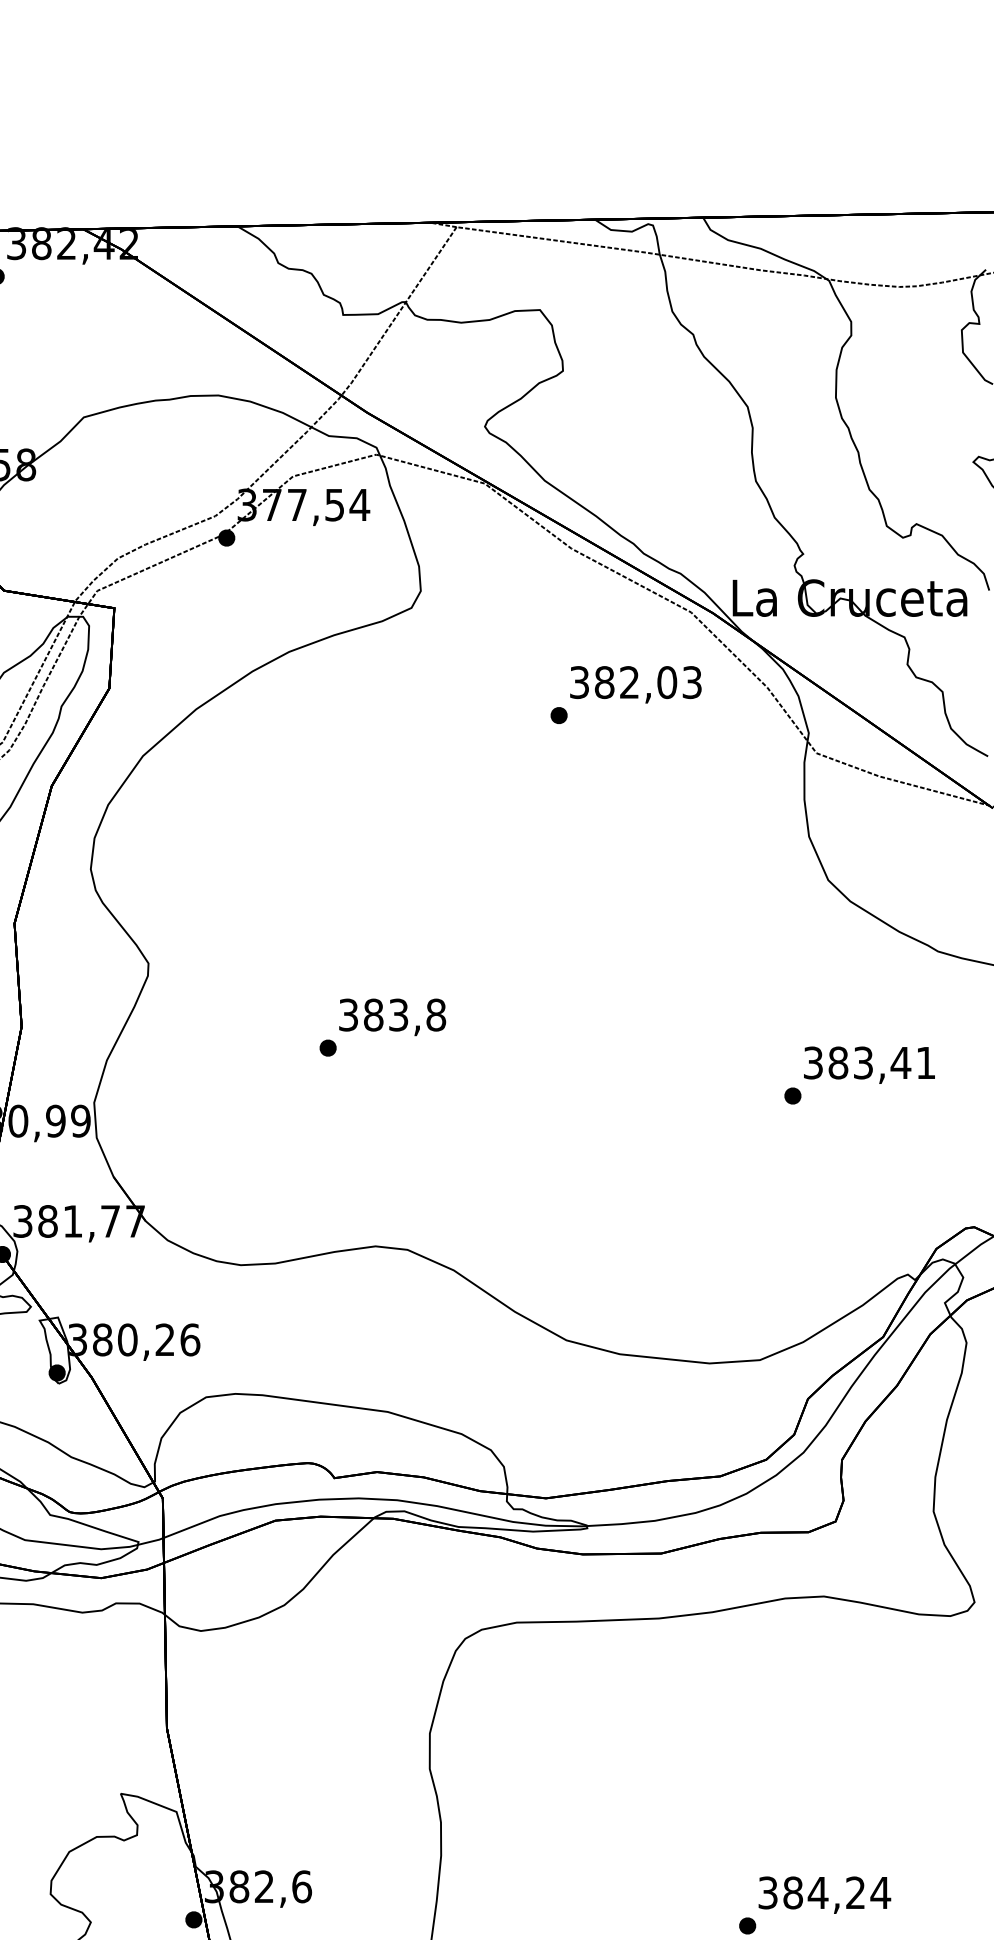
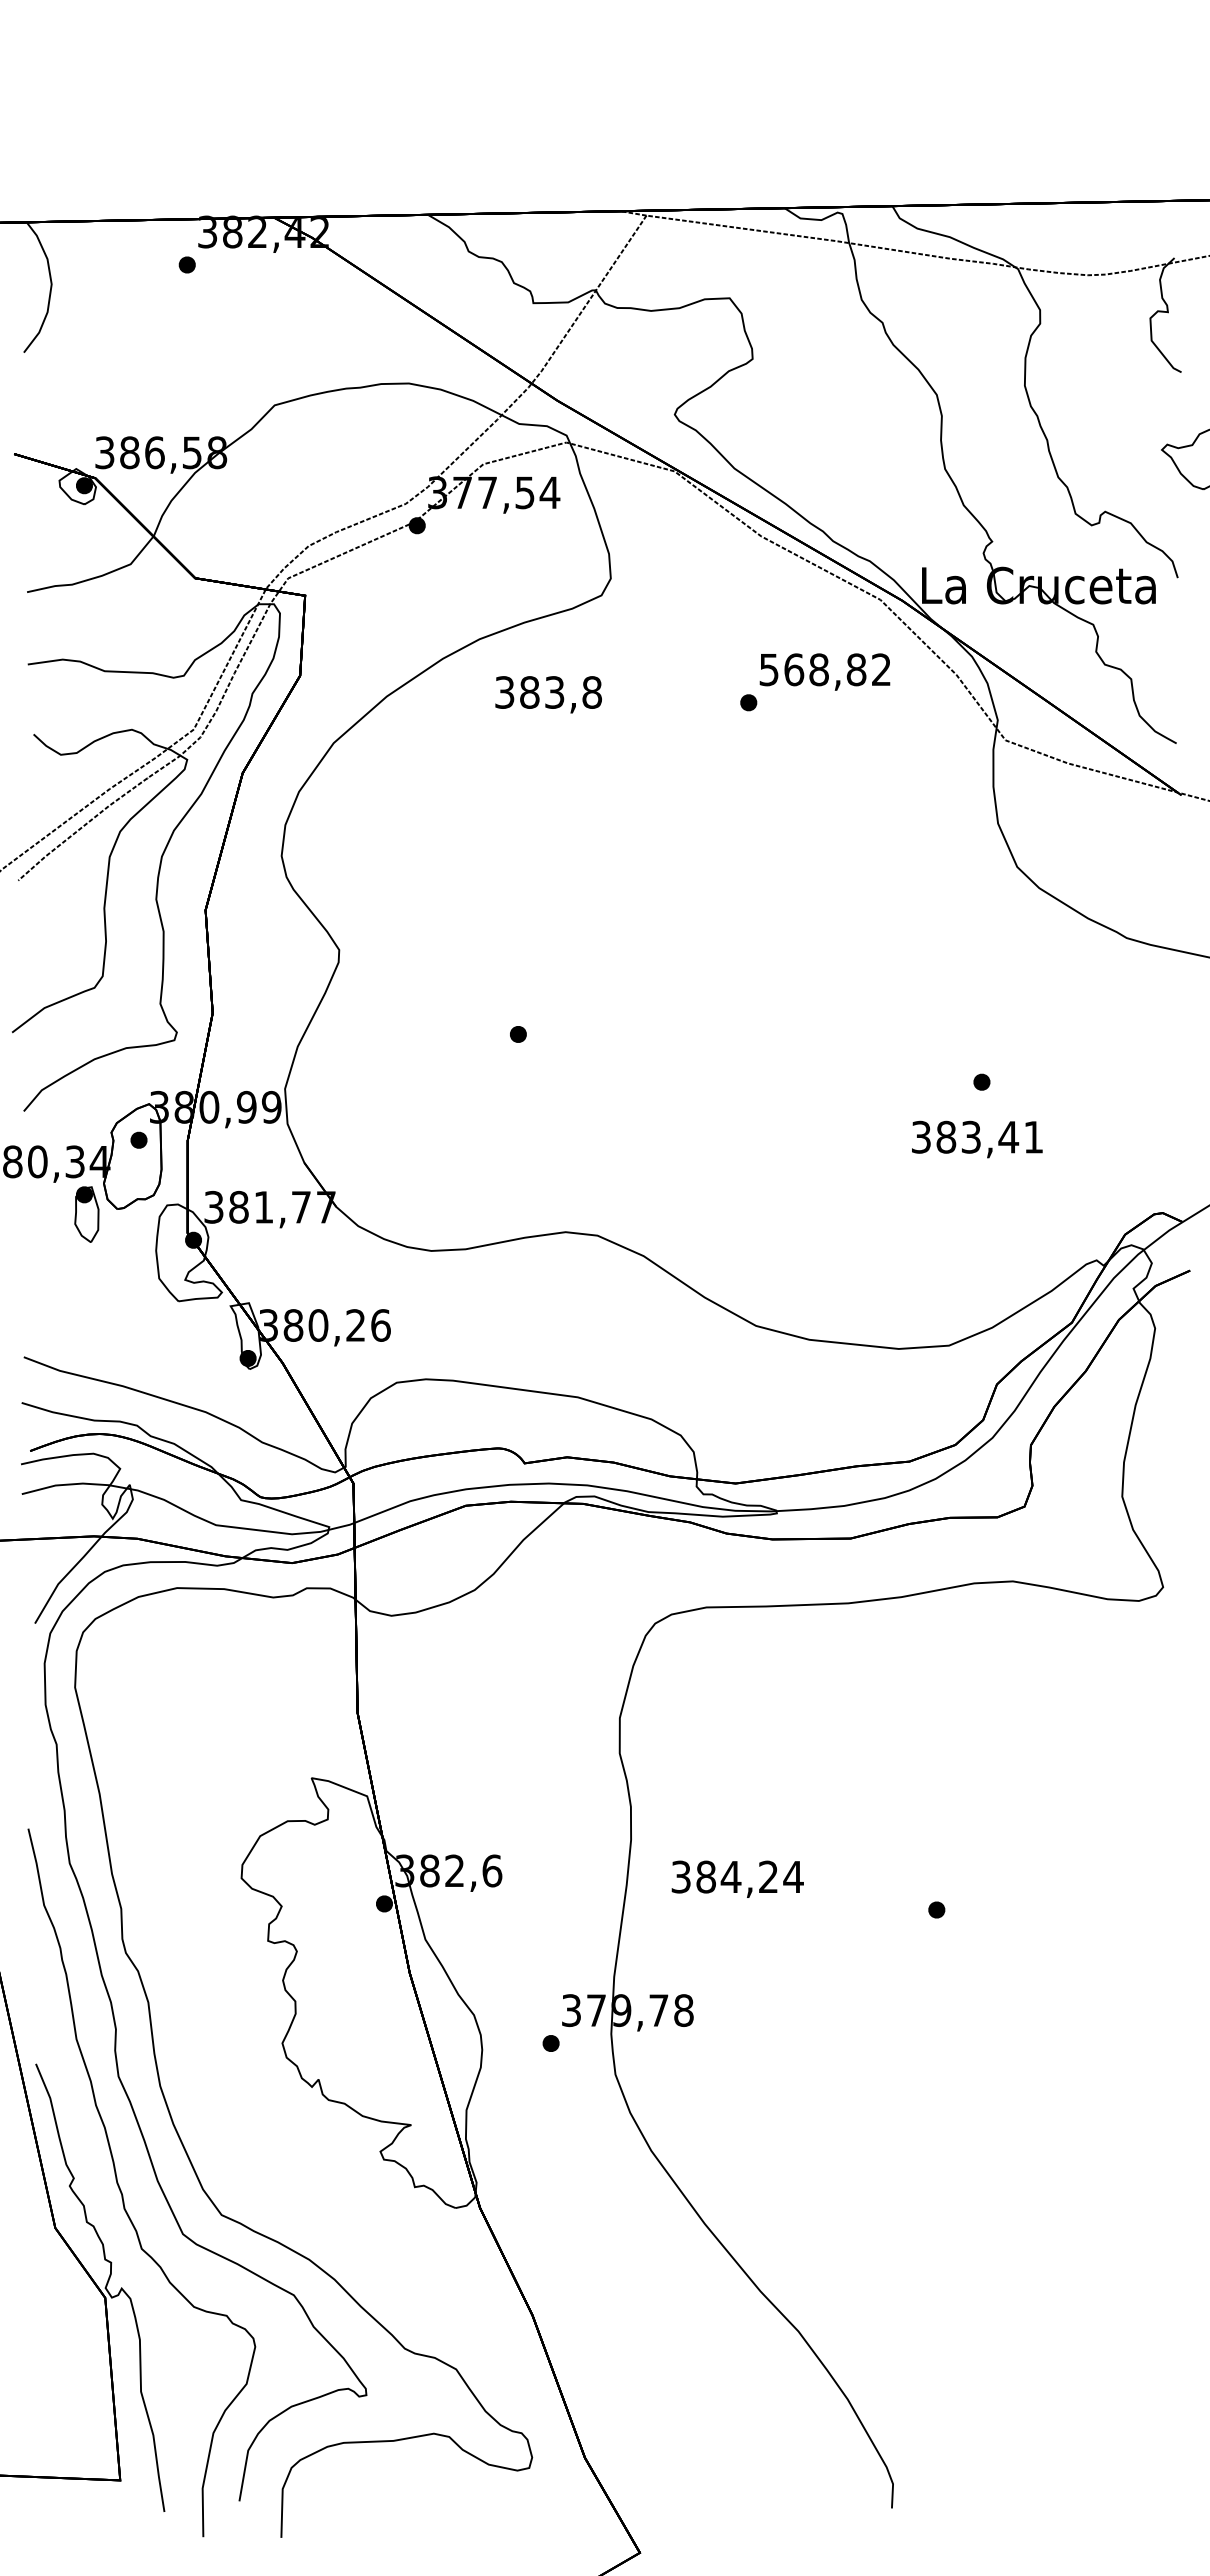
text: (636, 682) -> (825, 669), 382,03 -> 568,82
text: (392, 1017) -> (548, 694), moved
text: (869, 1065) -> (977, 1139), moved
text: (824, 1894) -> (737, 1878), moved

